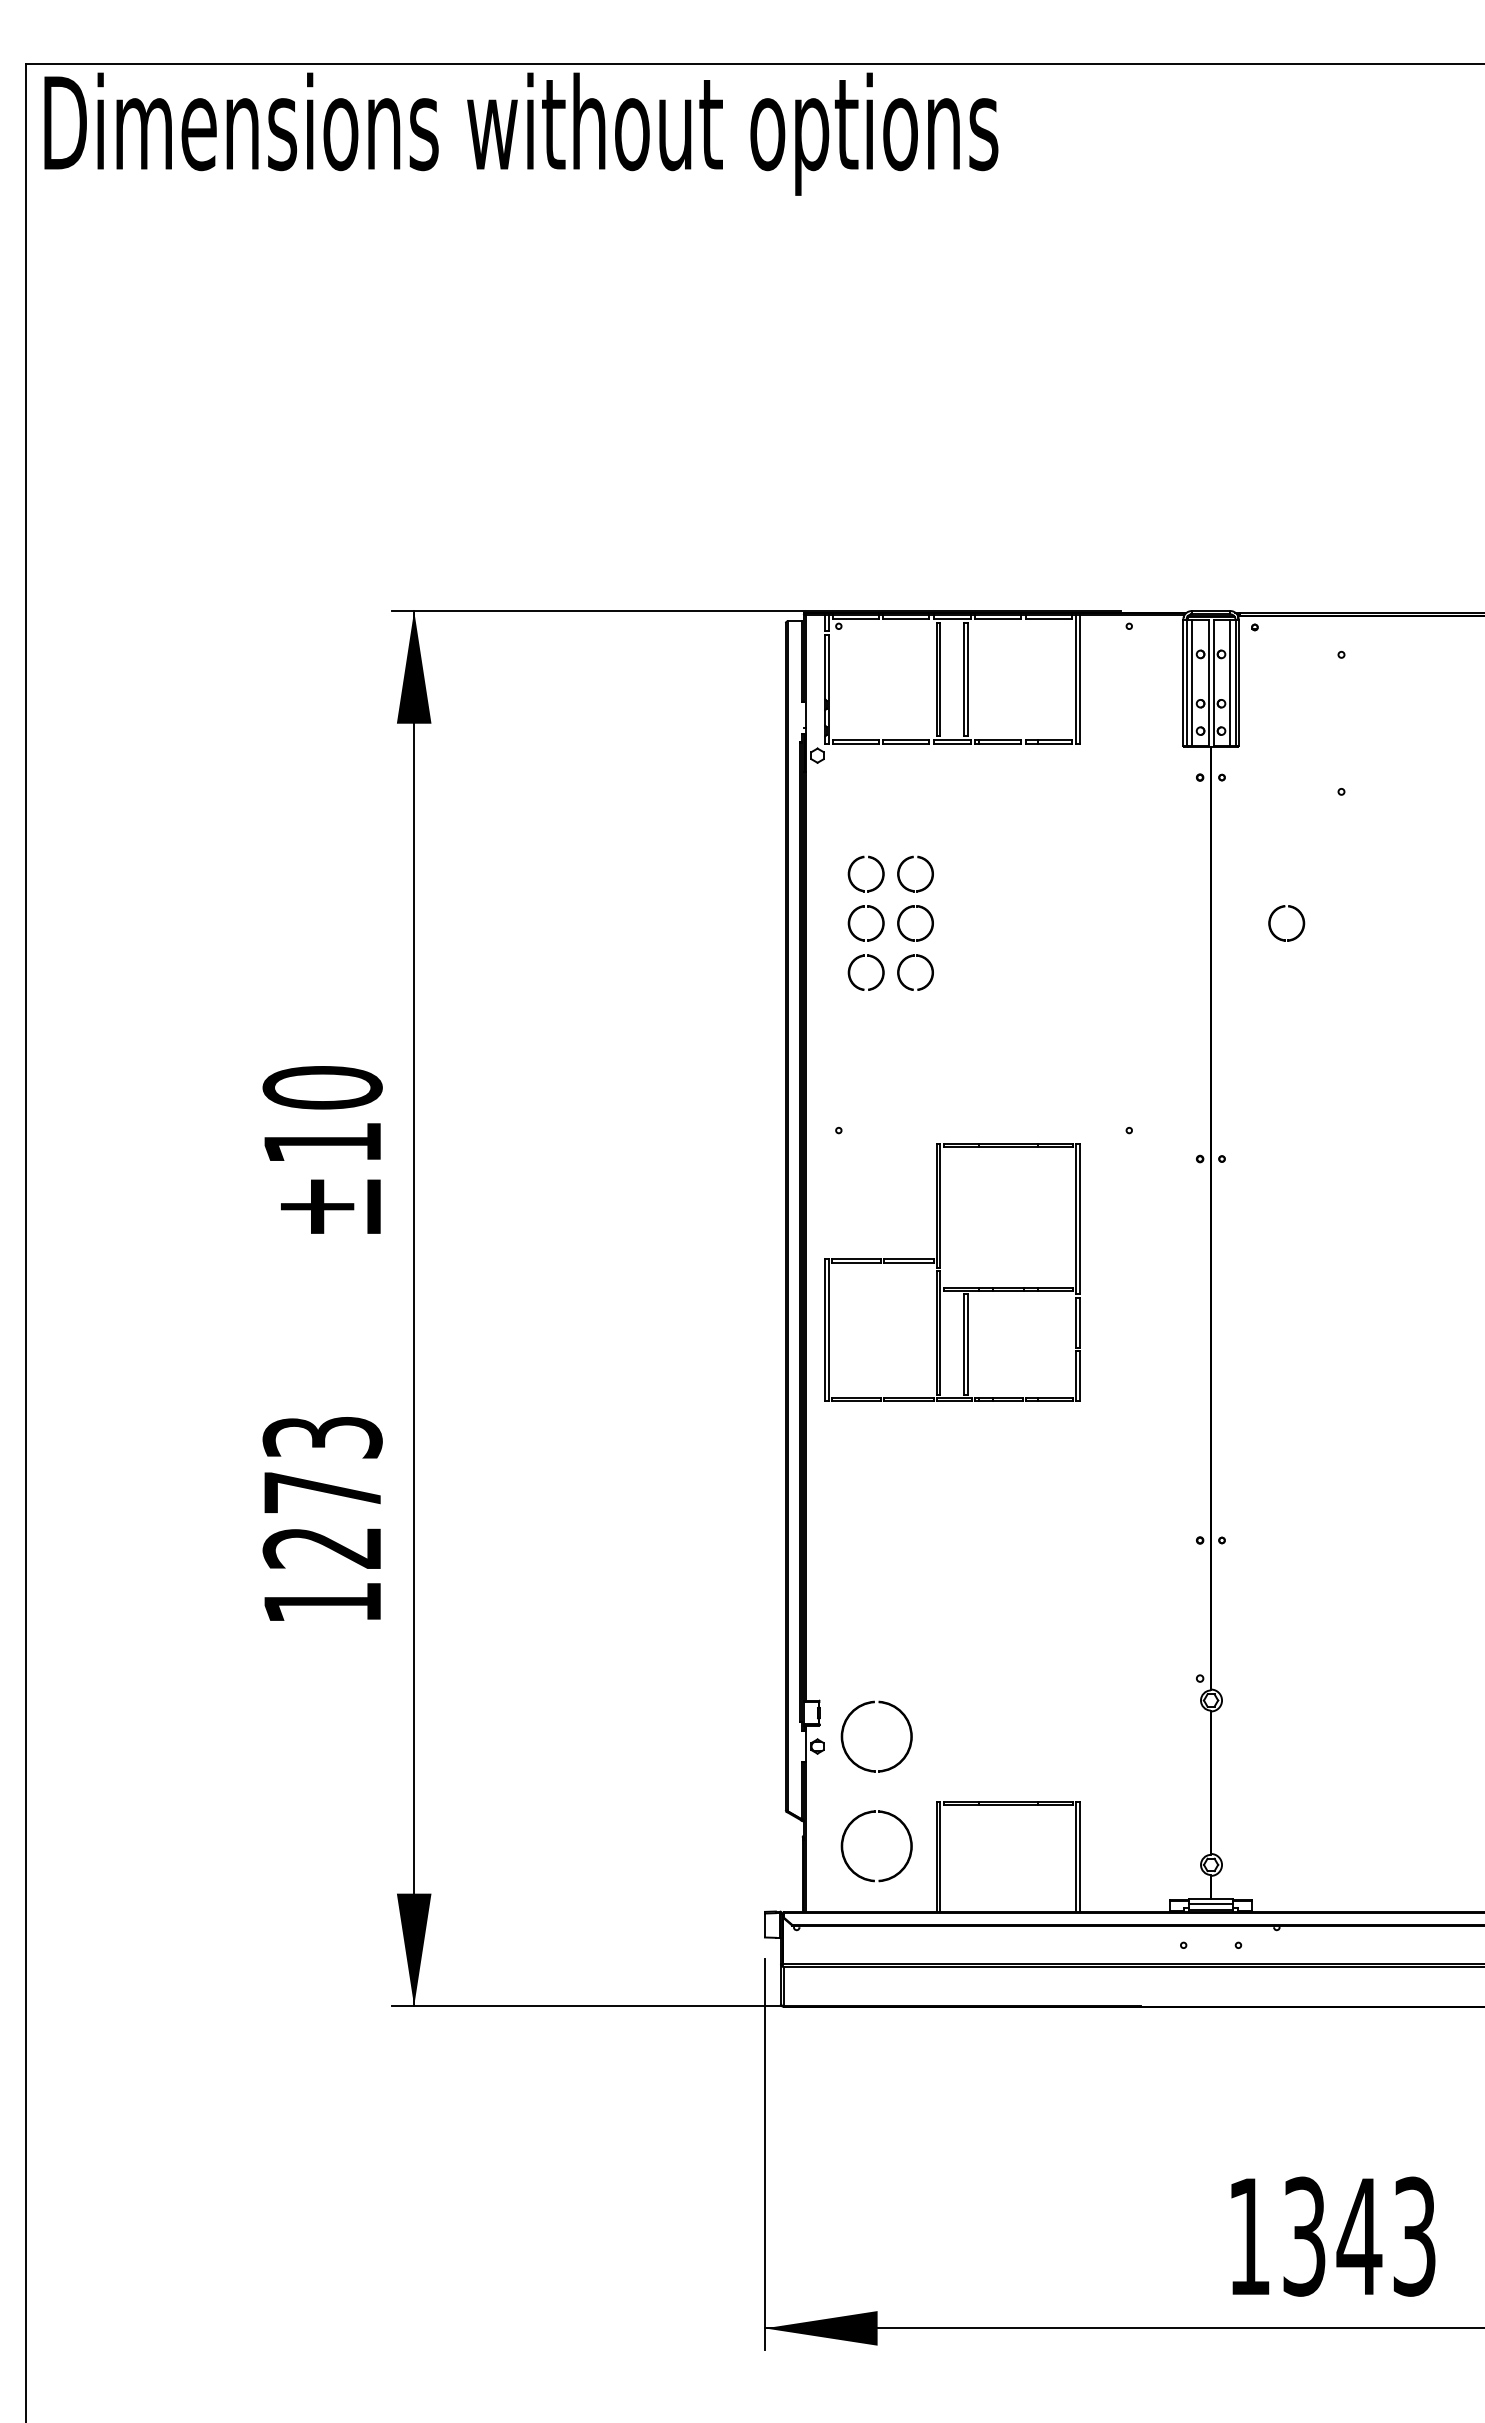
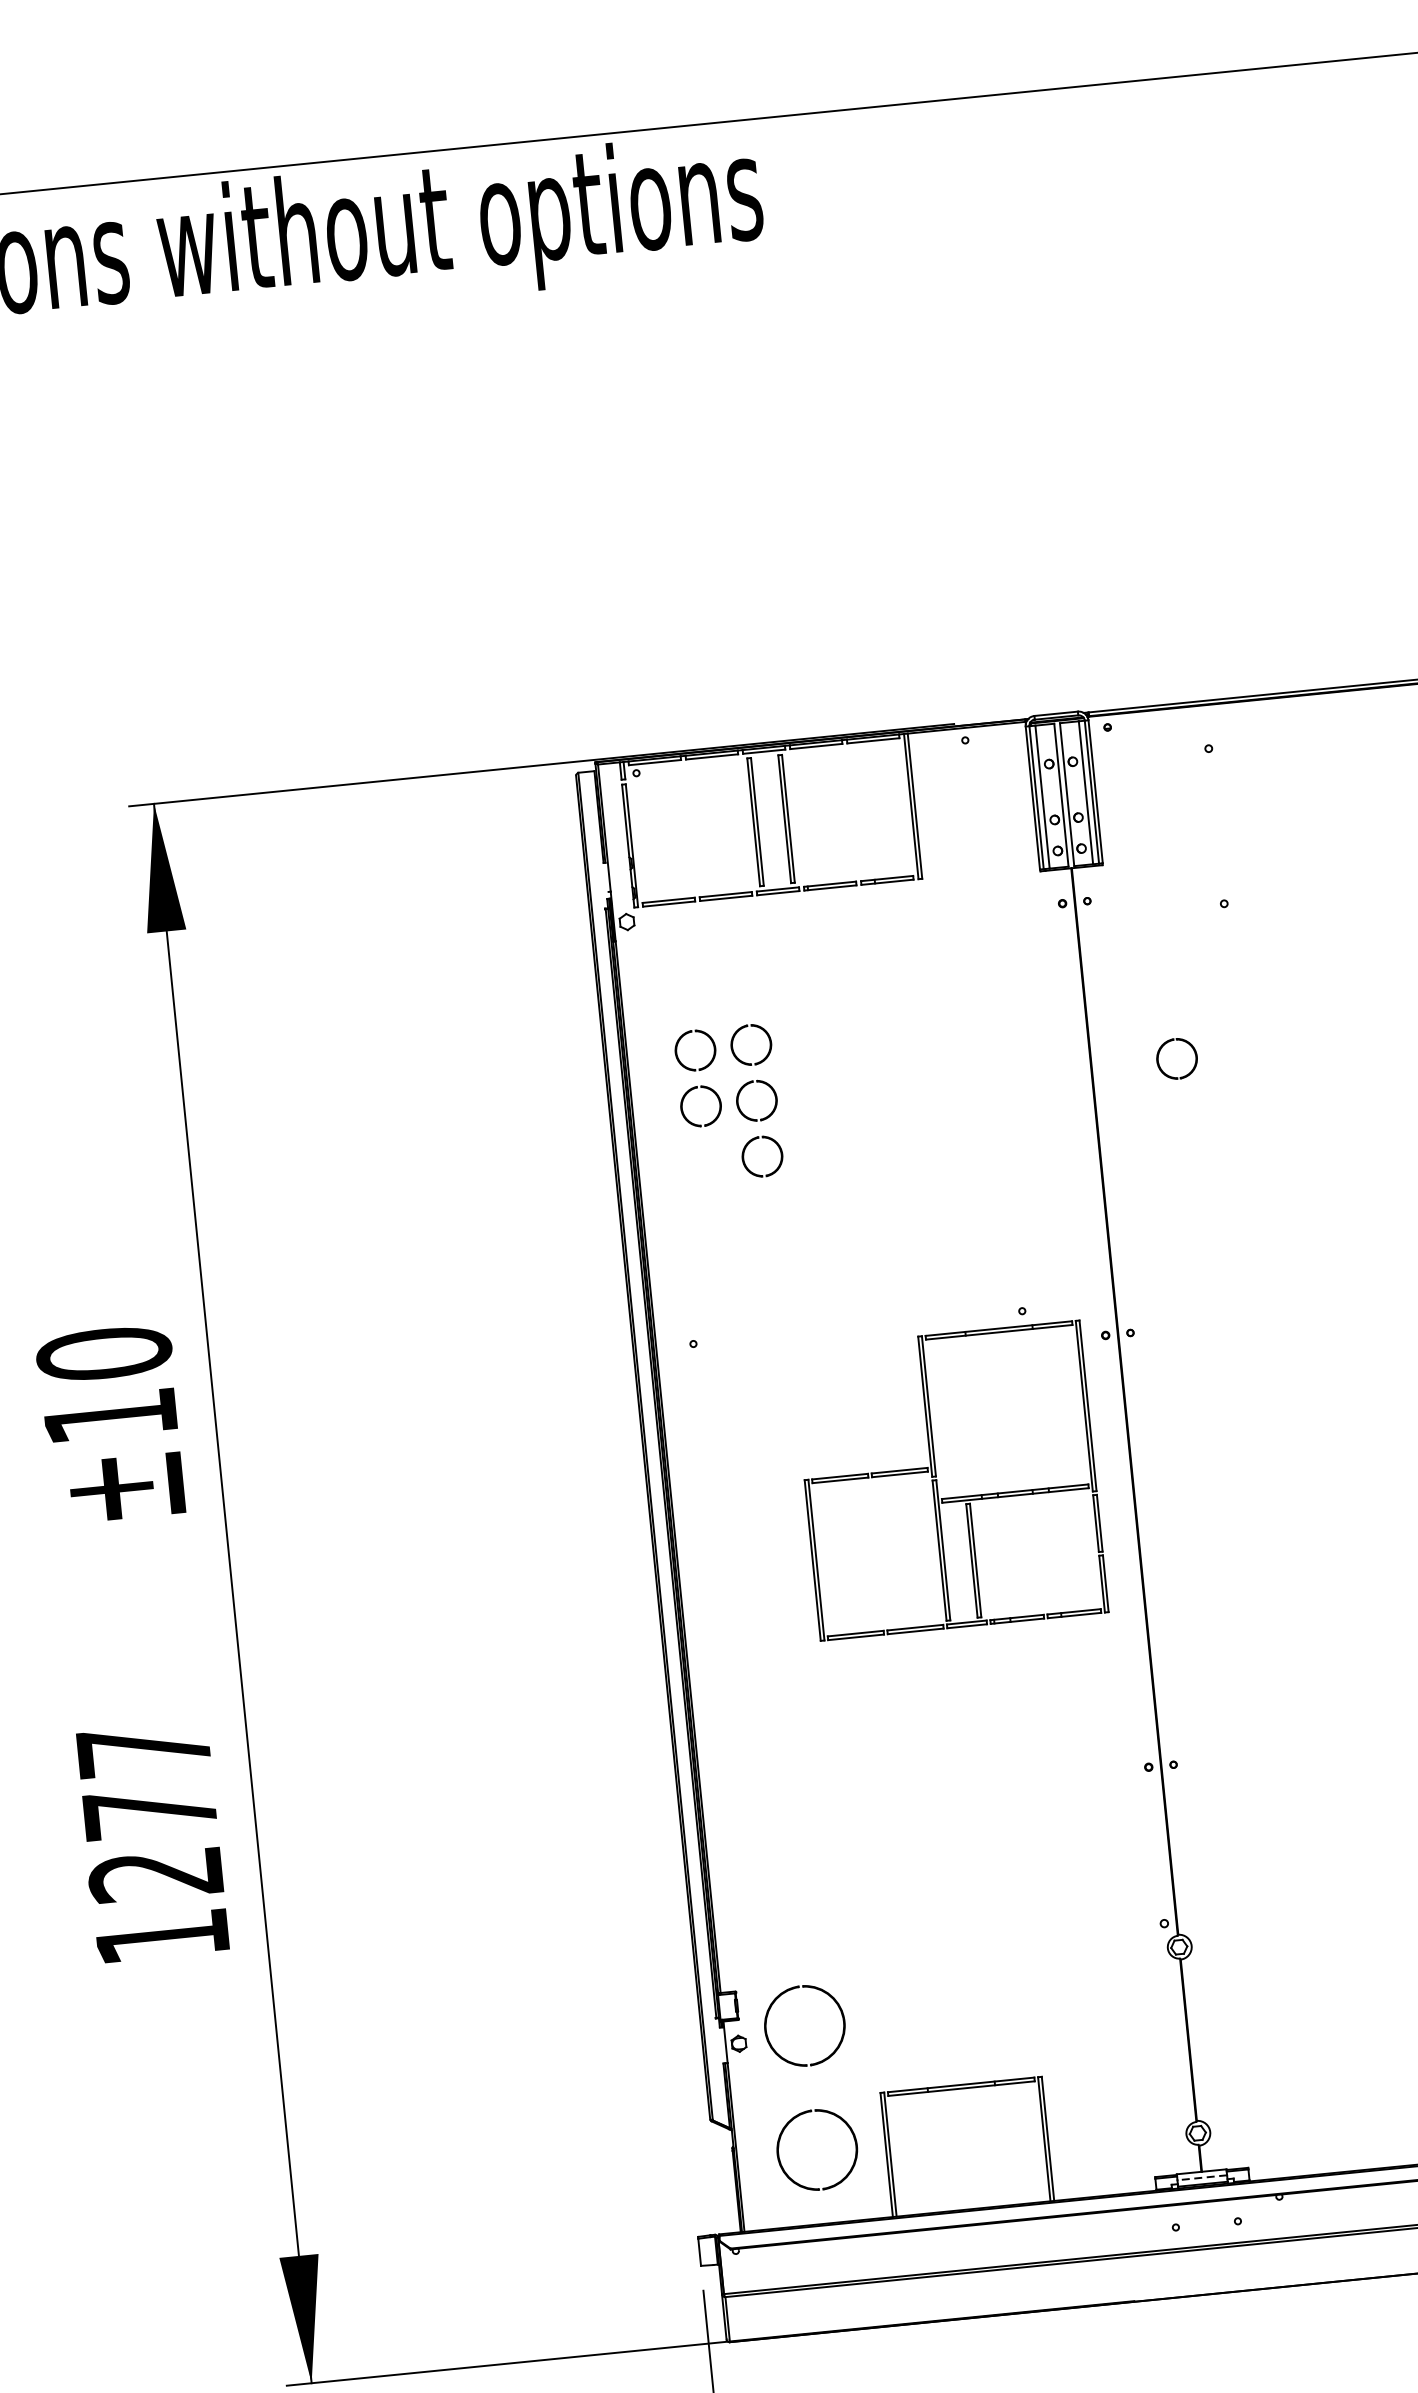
part: (851, 967) -> (689, 1158), removed
part: (940, 1272) -> (936, 1482), moved
text: (322, 1437) -> (143, 1749), 1273 -> 1277
line: (1211, 1904) -> (1202, 2178), solid -> dashed

